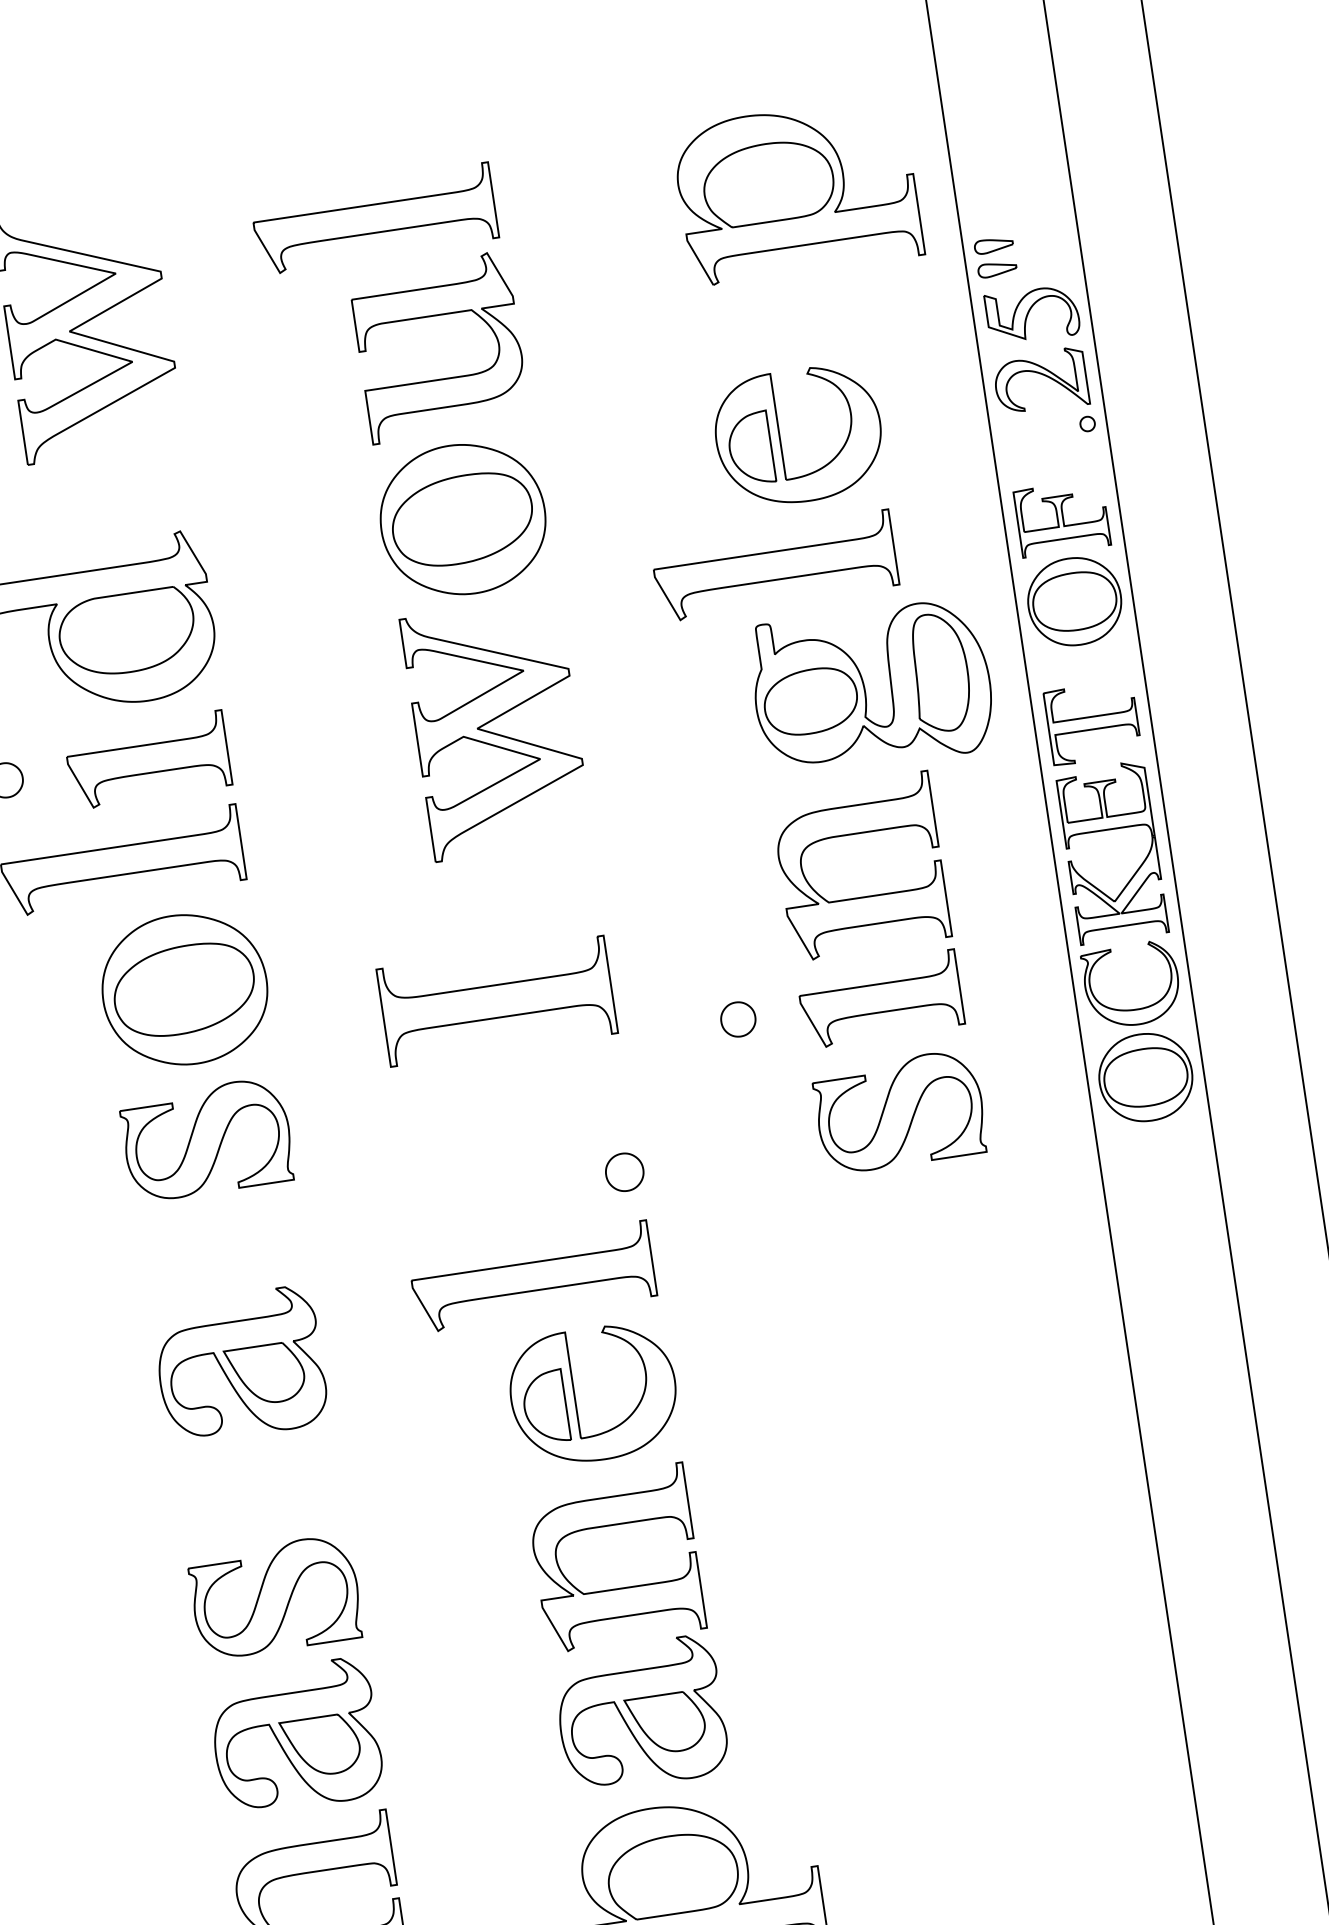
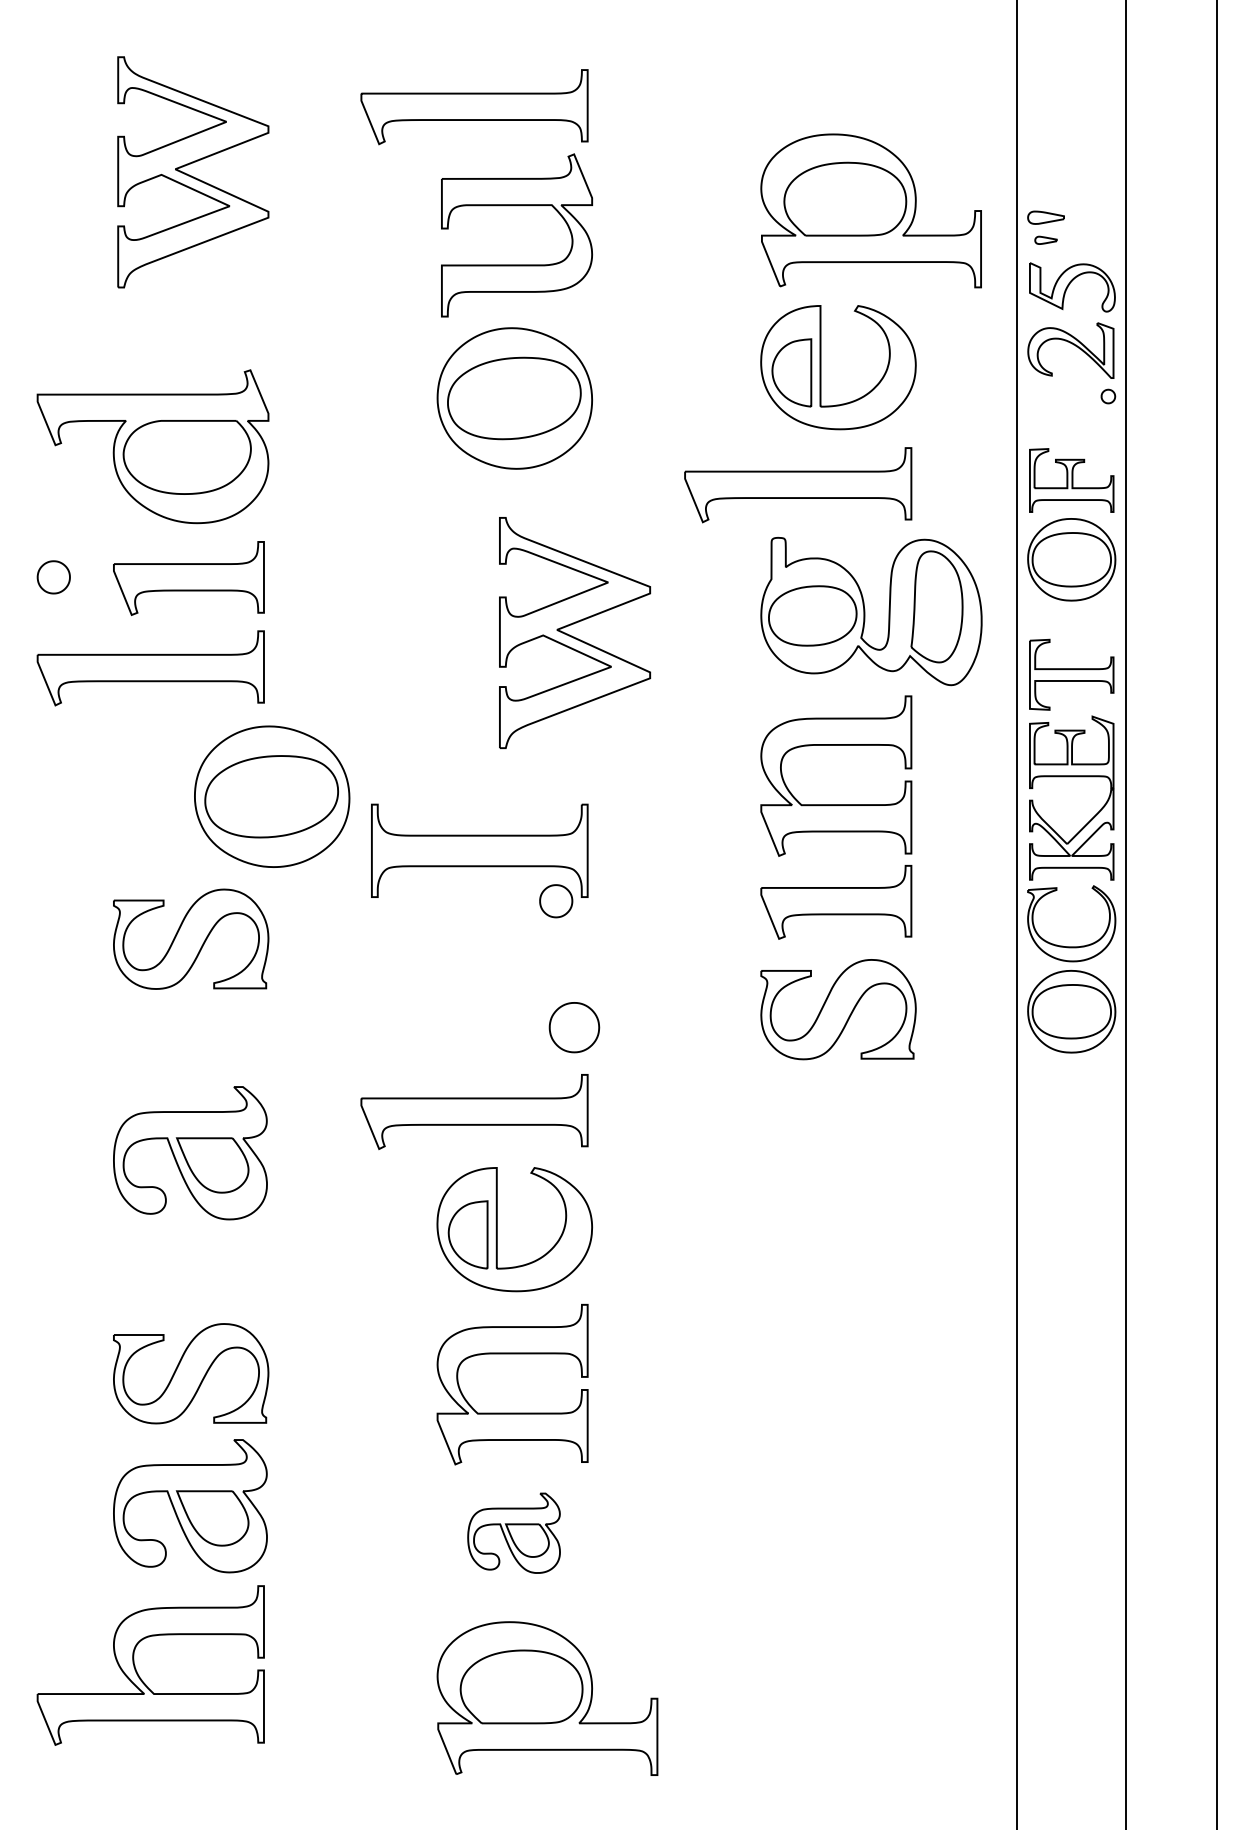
part: (796, 190) -> (870, 210), moved
part: (996, 269) -> (1045, 240), size x0.6
part: (497, 728) -> (575, 632), moved
part: (185, 989) -> (272, 796), moved
part: (738, 1019) -> (556, 901), moved
part: (624, 1171) -> (574, 1026), size x1.4
part: (640, 1714) -> (513, 1533), size x0.6

